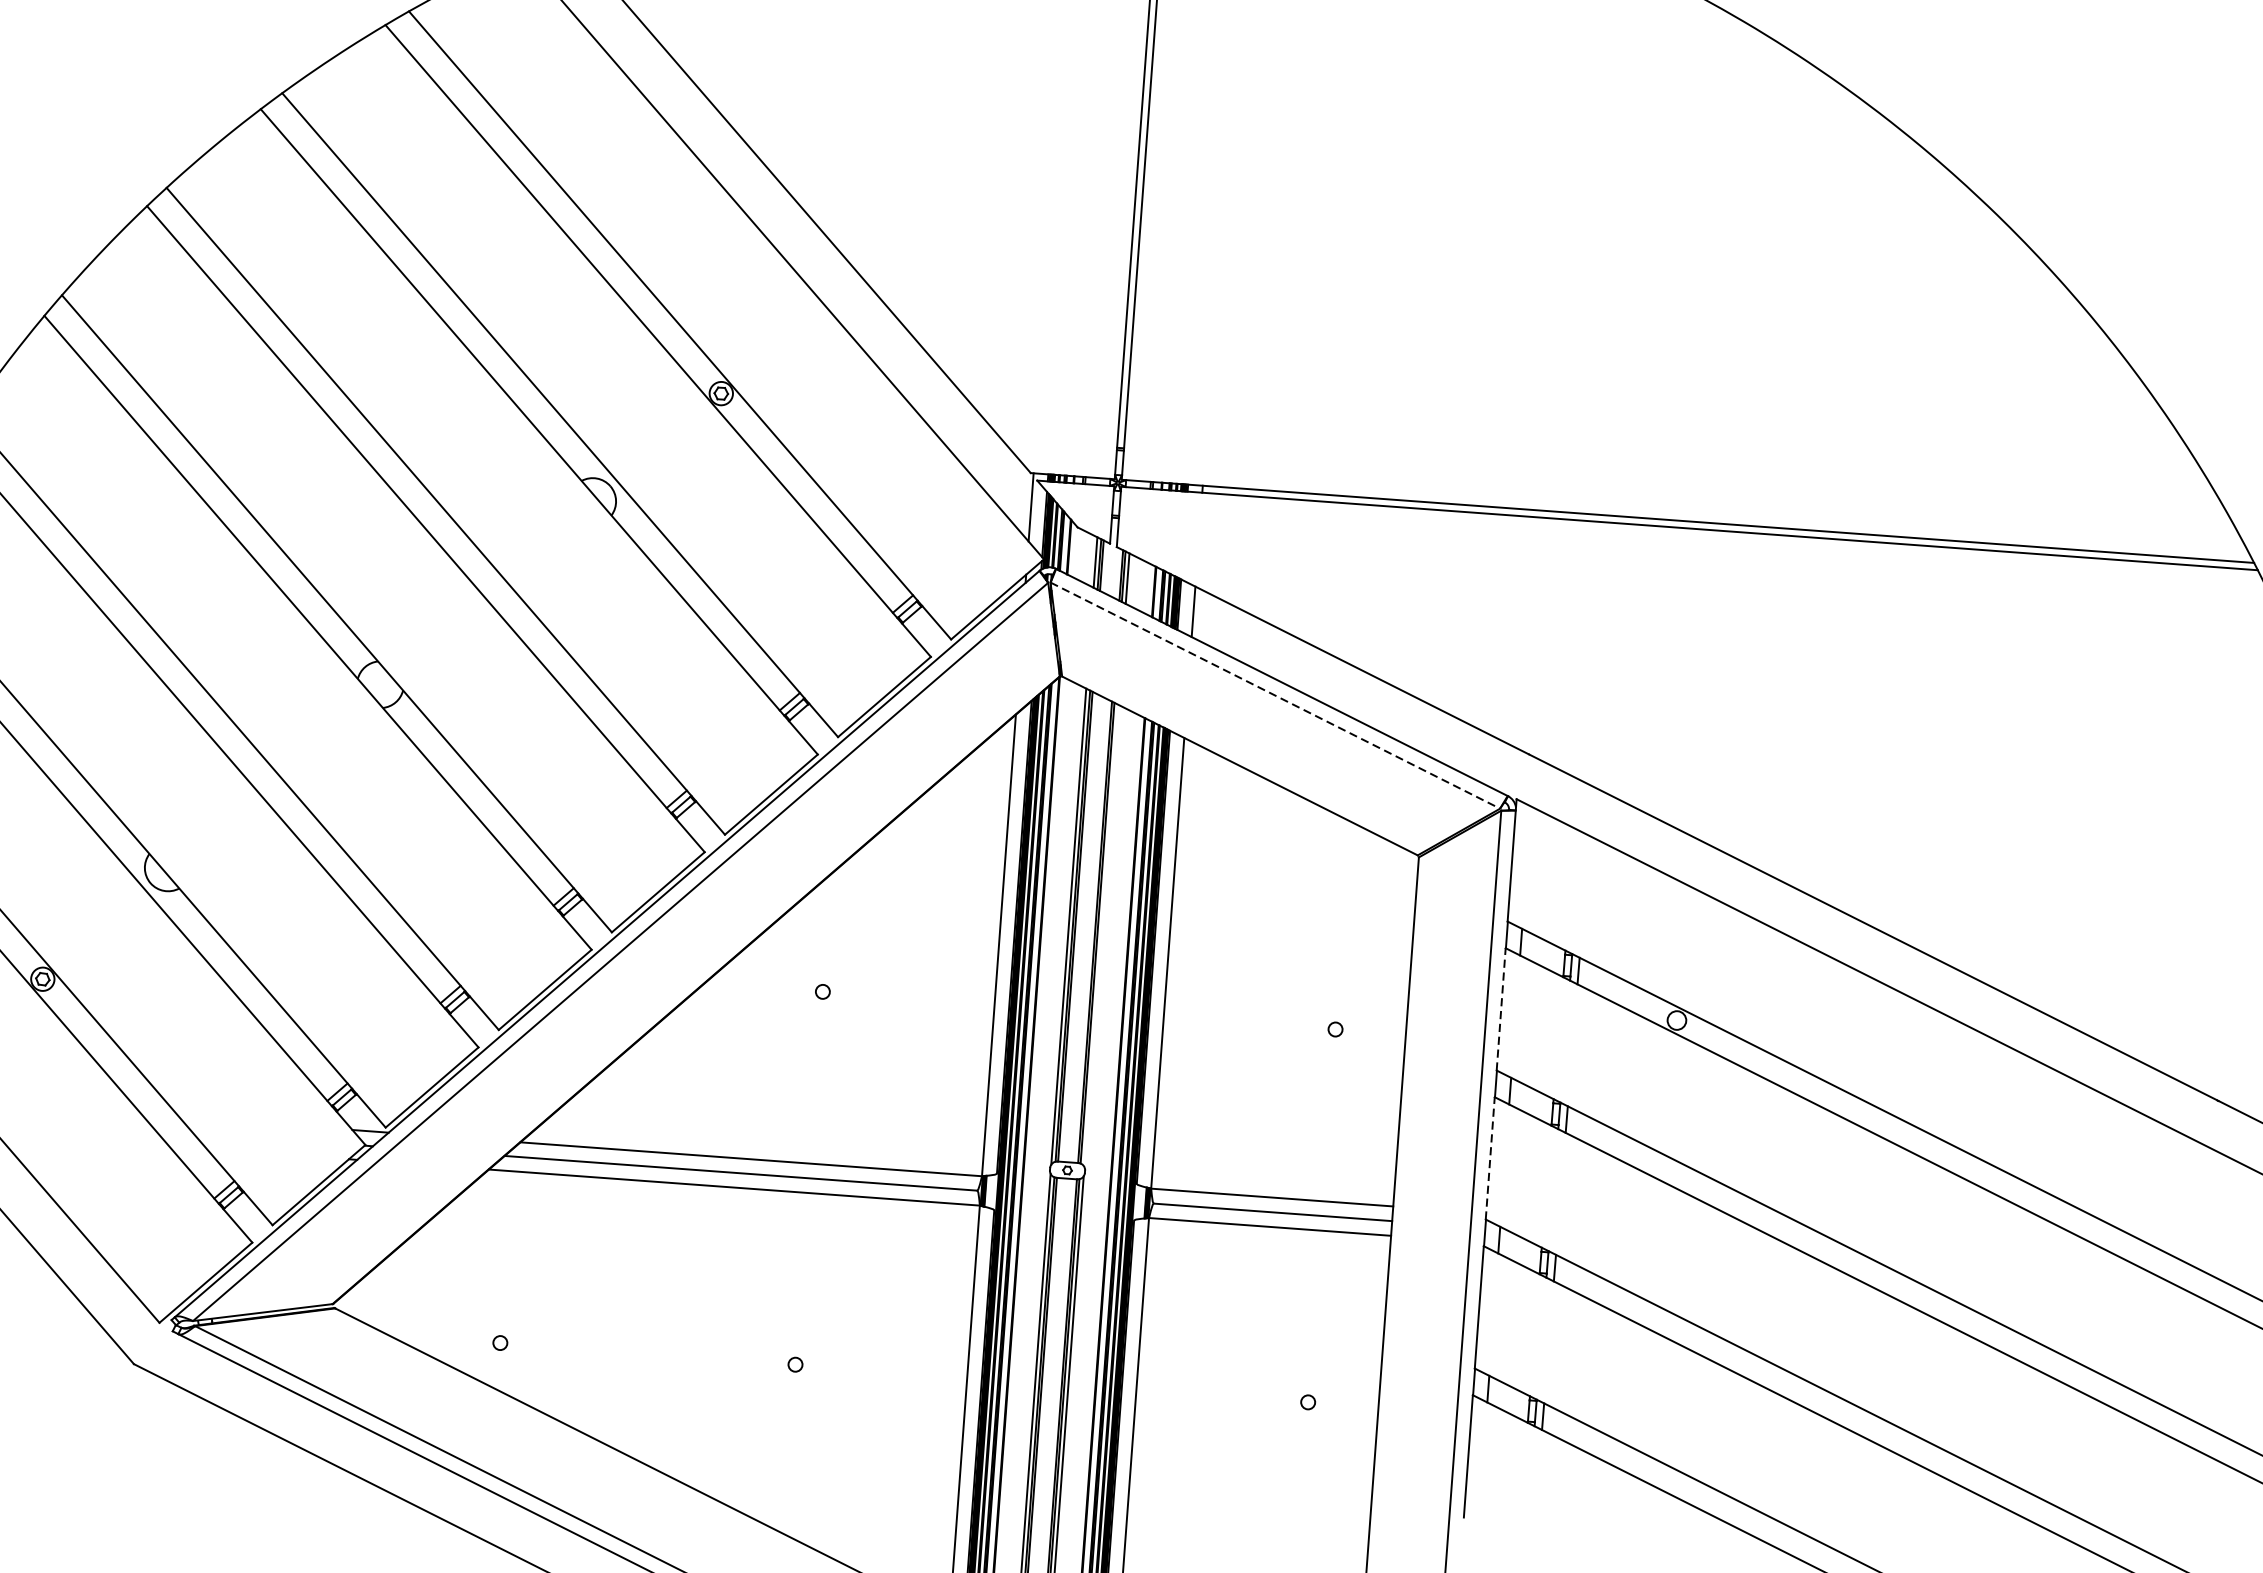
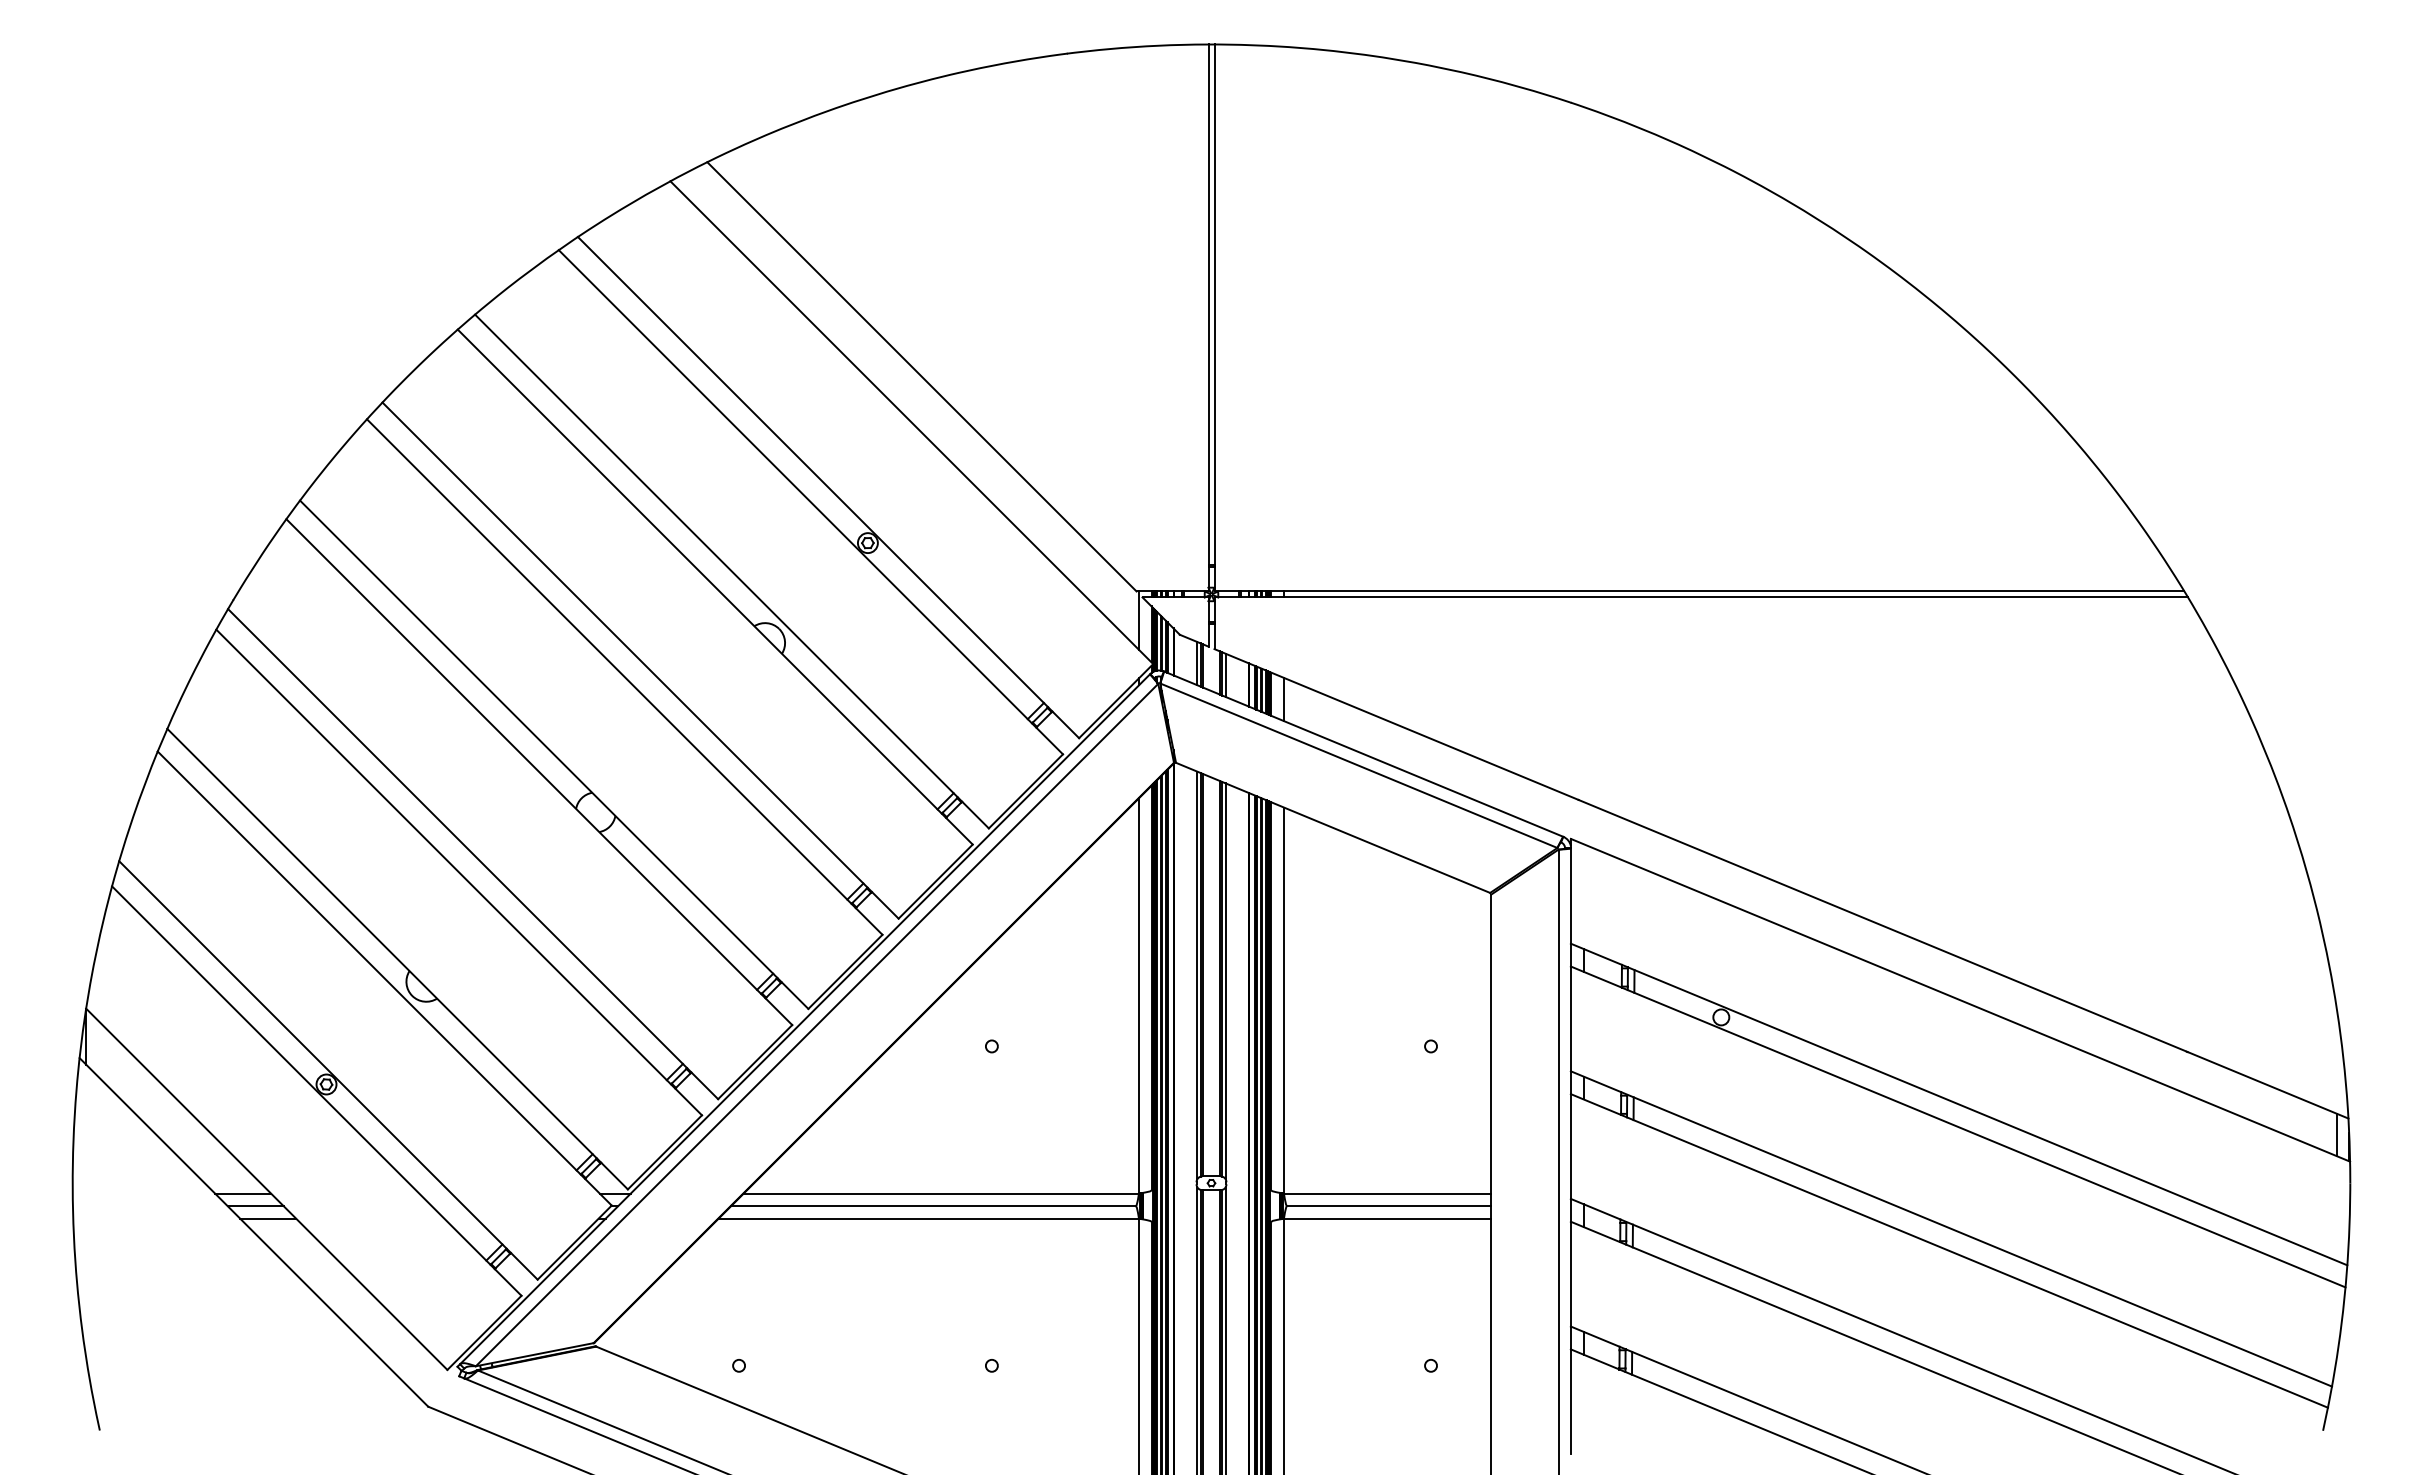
line: (1274, 695) -> (1358, 765), dashed -> solid
line: (1101, 936) -> (1225, 981), added
line: (1500, 1008) -> (1570, 1018), dashed -> solid
line: (1489, 1158) -> (1570, 1146), dashed -> solid

